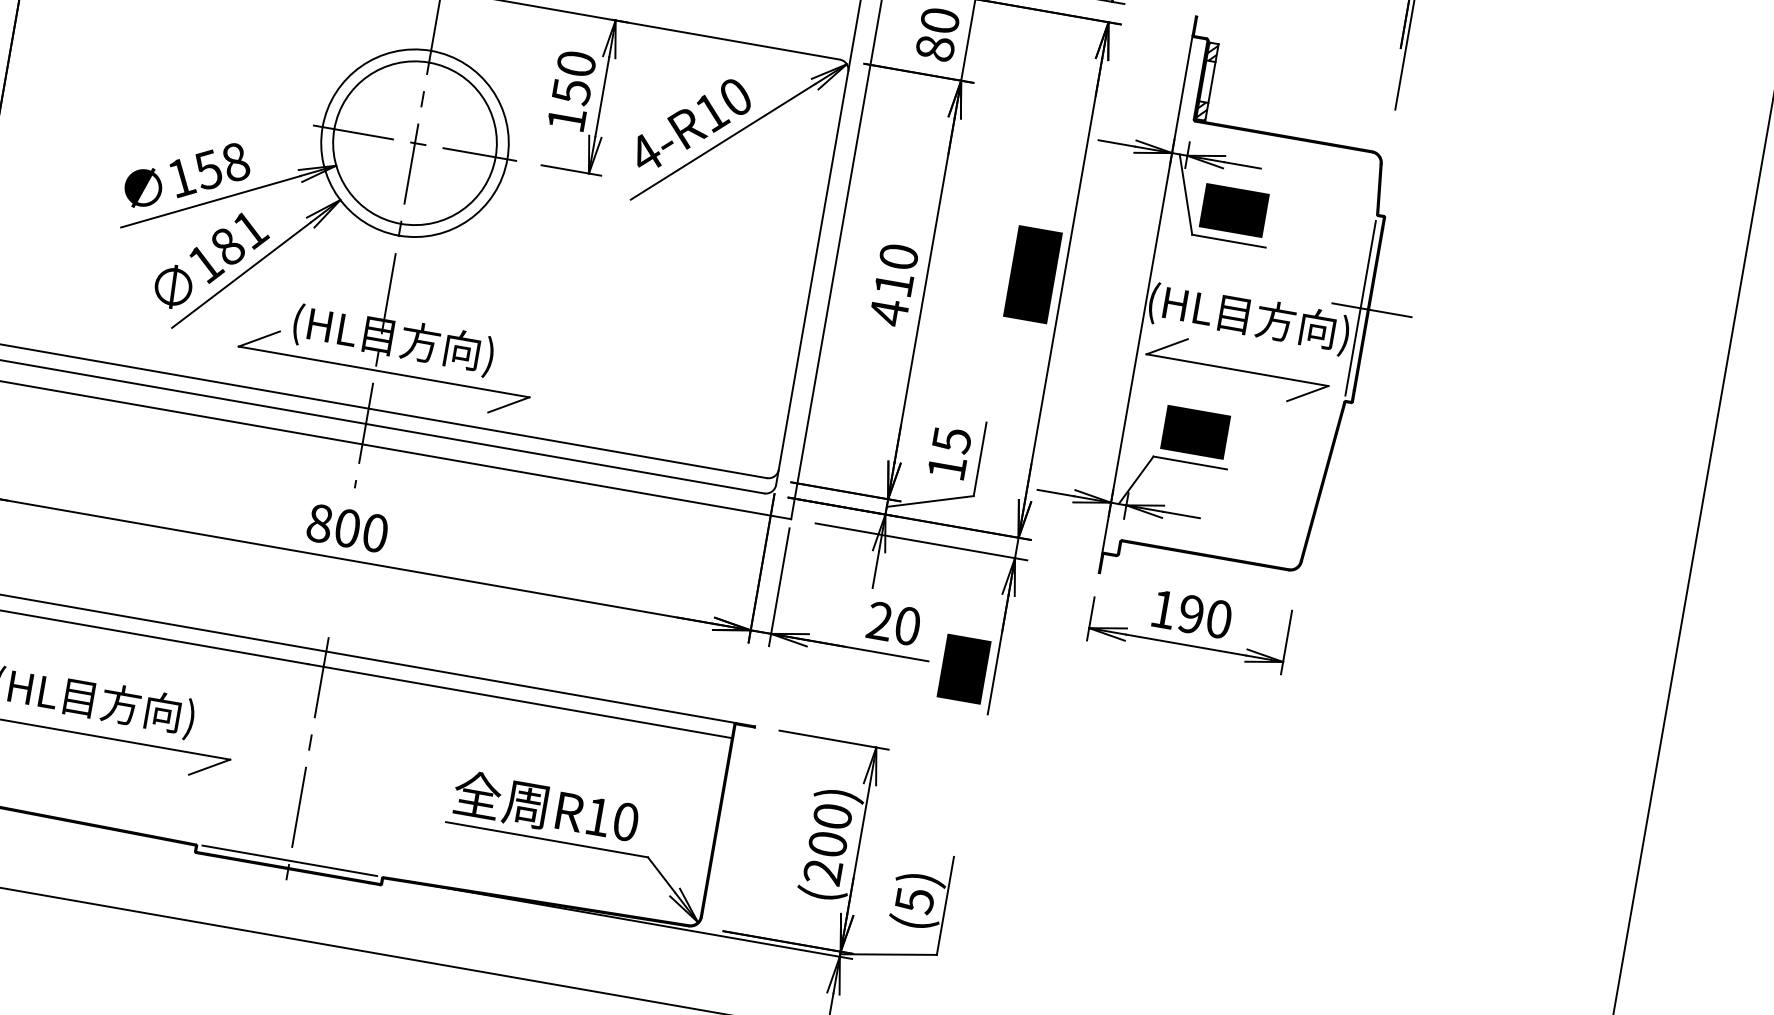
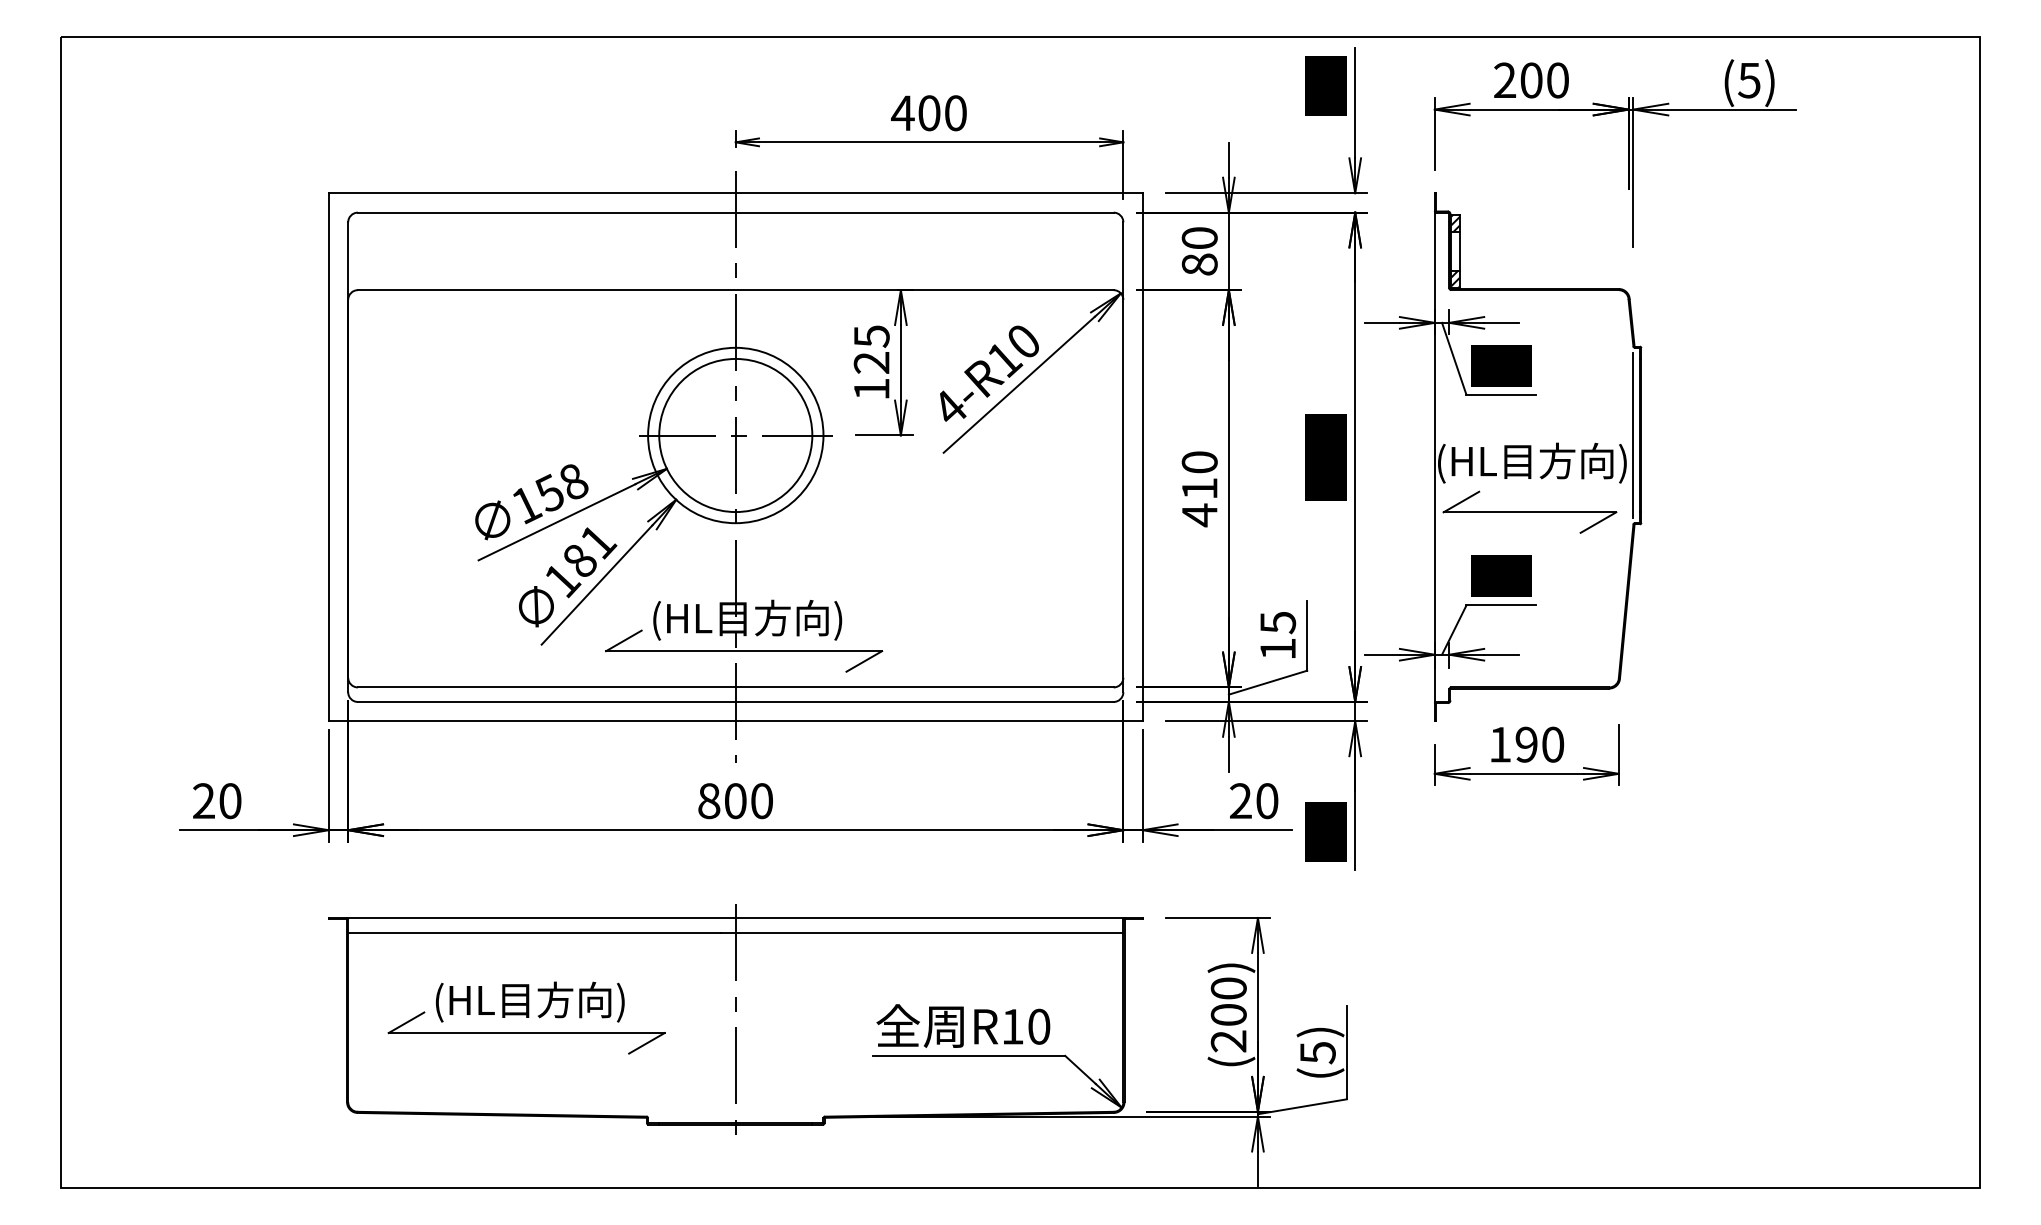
text: (573, 77) -> (871, 349), 150 -> 125
line: (1374, 310) -> (1646, 435), removed
line: (289, 860) -> (735, 1116), removed

